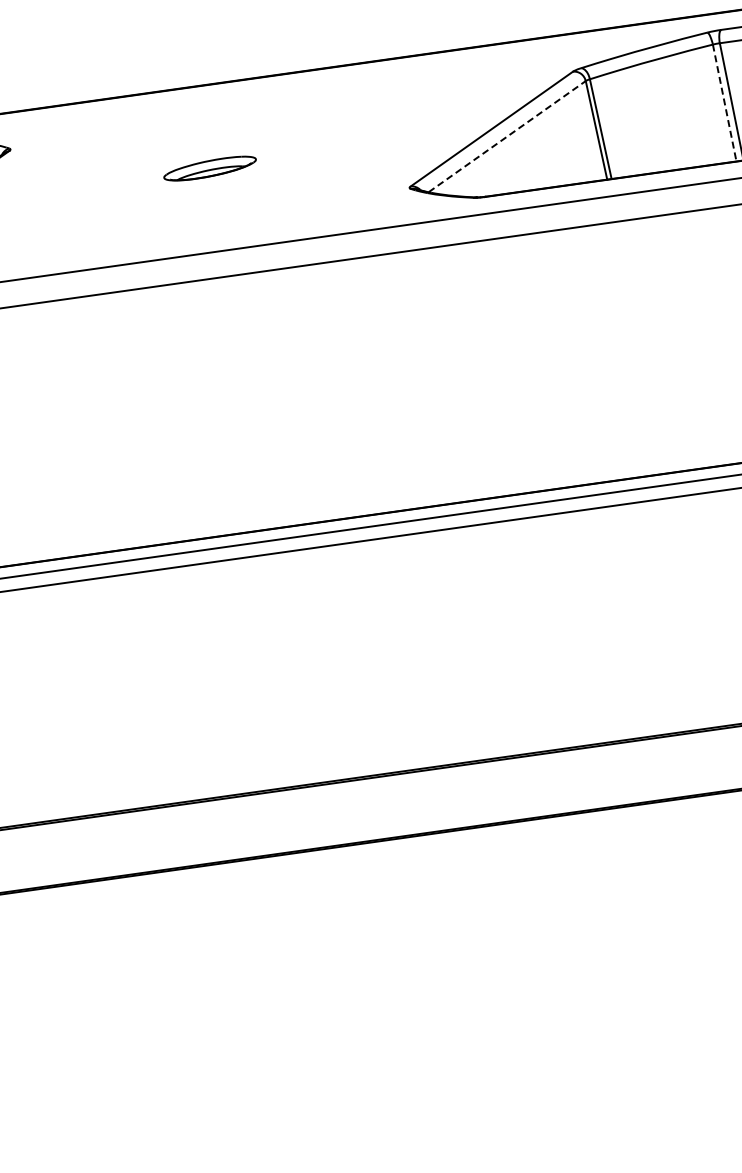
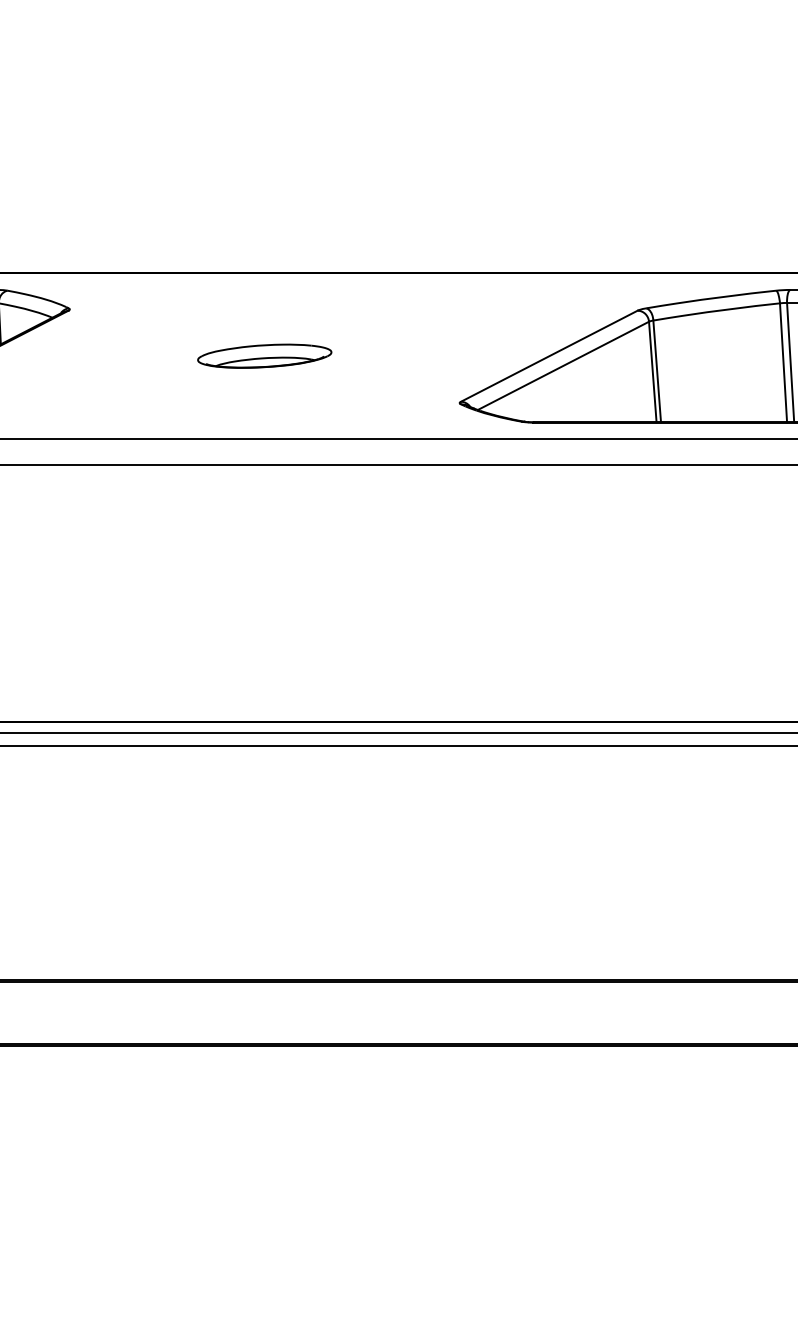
line: (724, 102) -> (783, 362), dashed -> solid
line: (507, 136) -> (563, 365), dashed -> solid
part: (209, 168) -> (264, 355), size x1.43

